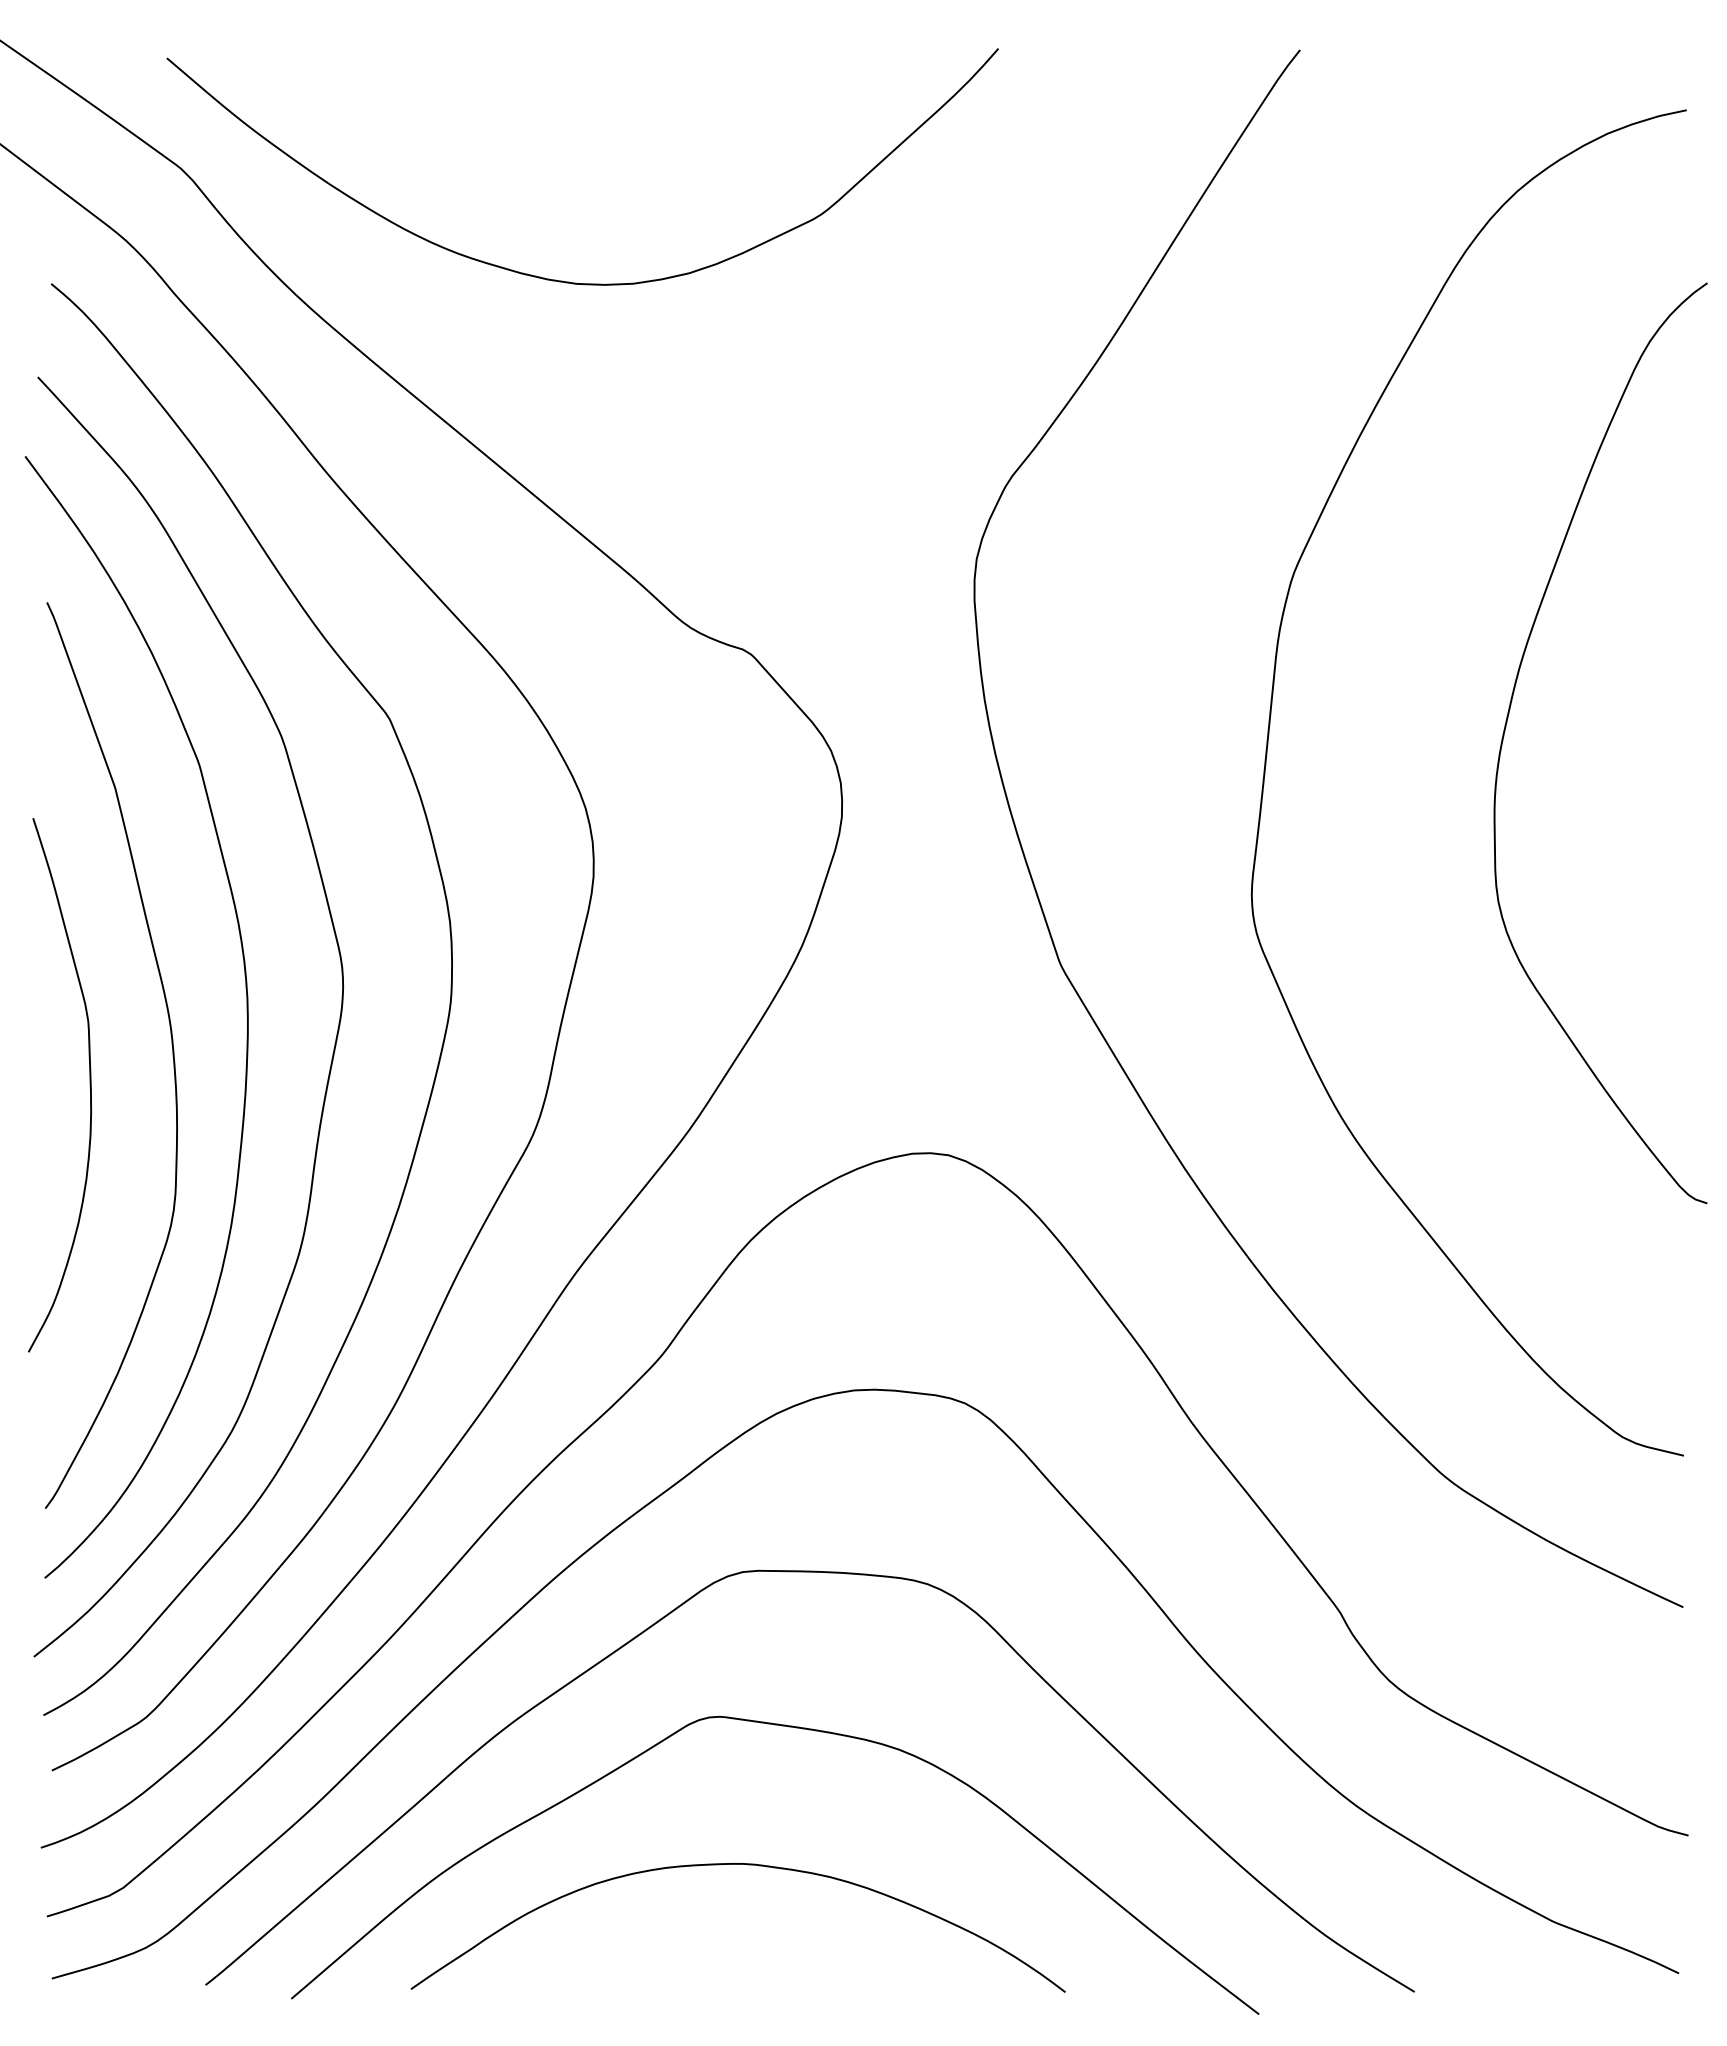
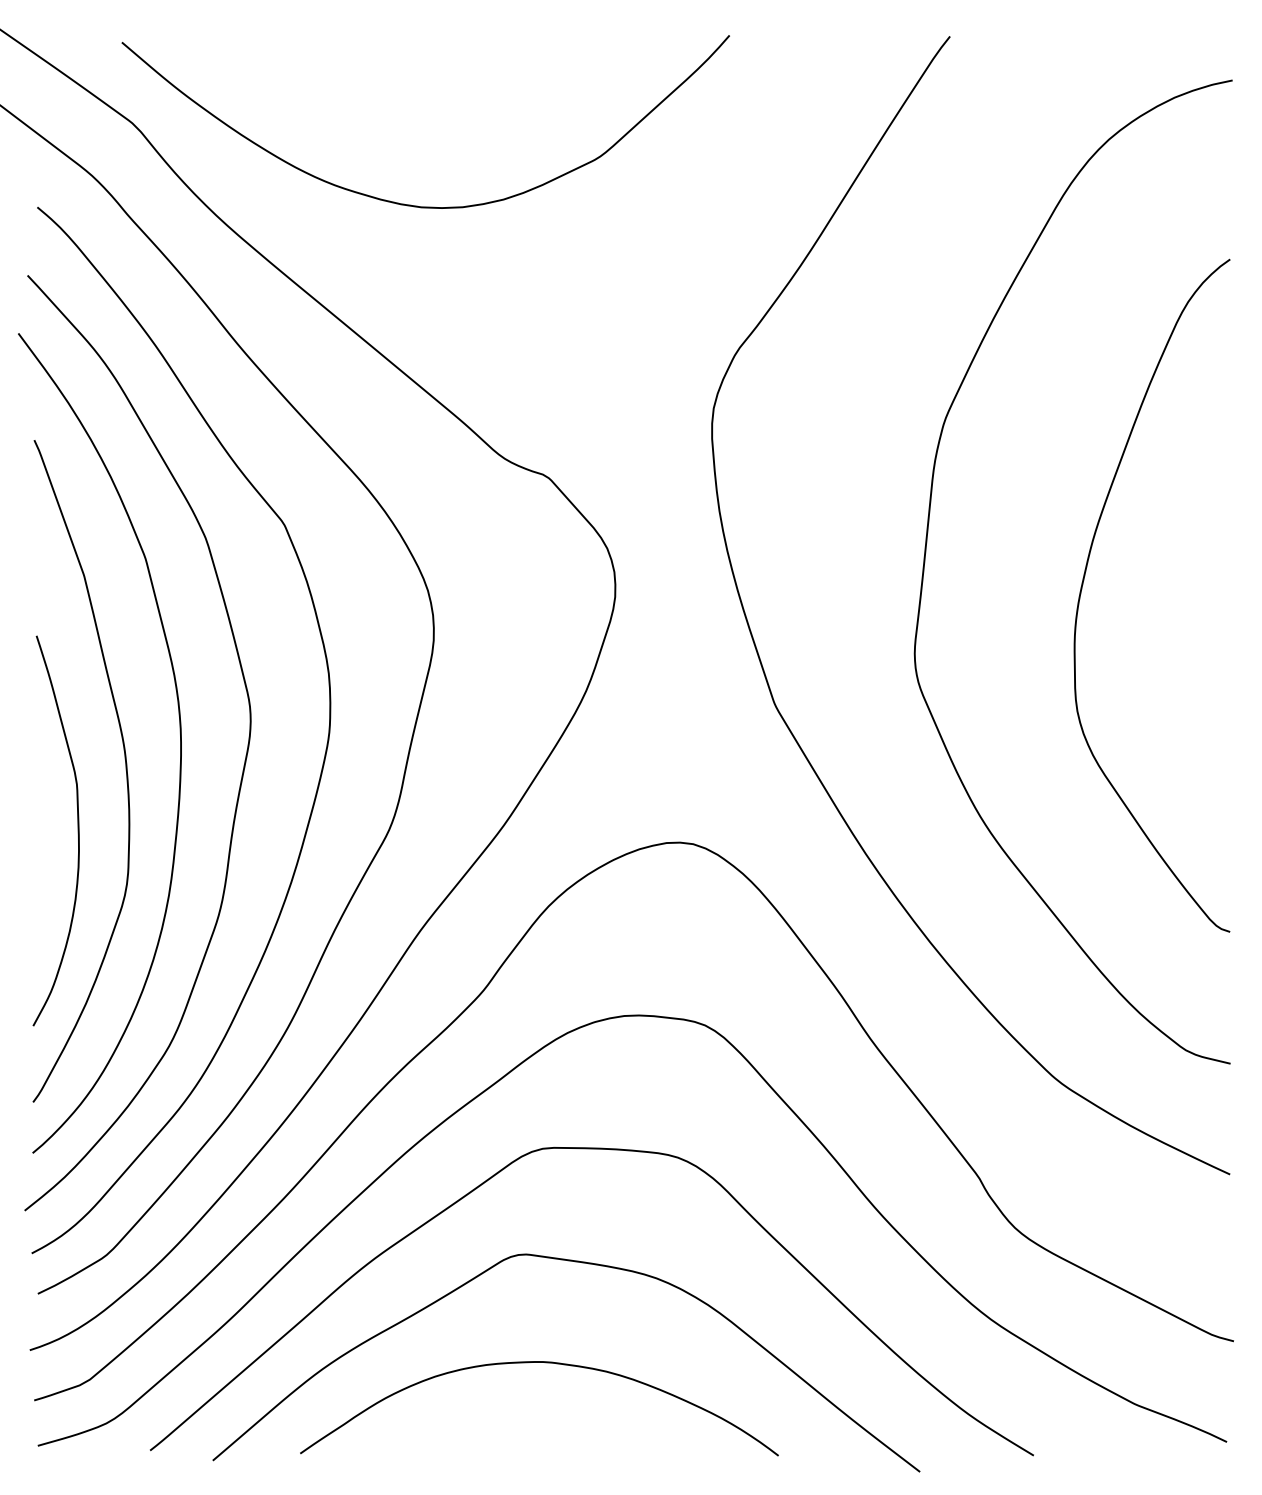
curve: (1508, 718) -> (1084, 577), moved
curve: (89, 1085) -> (77, 831), moved

